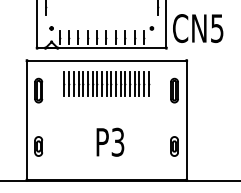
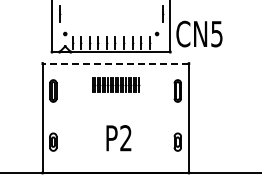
line: (106, 60) -> (115, 63), solid -> dashed
part: (106, 83) -> (115, 84), size x0.6
text: (117, 142) -> (125, 138), P3 -> P2

